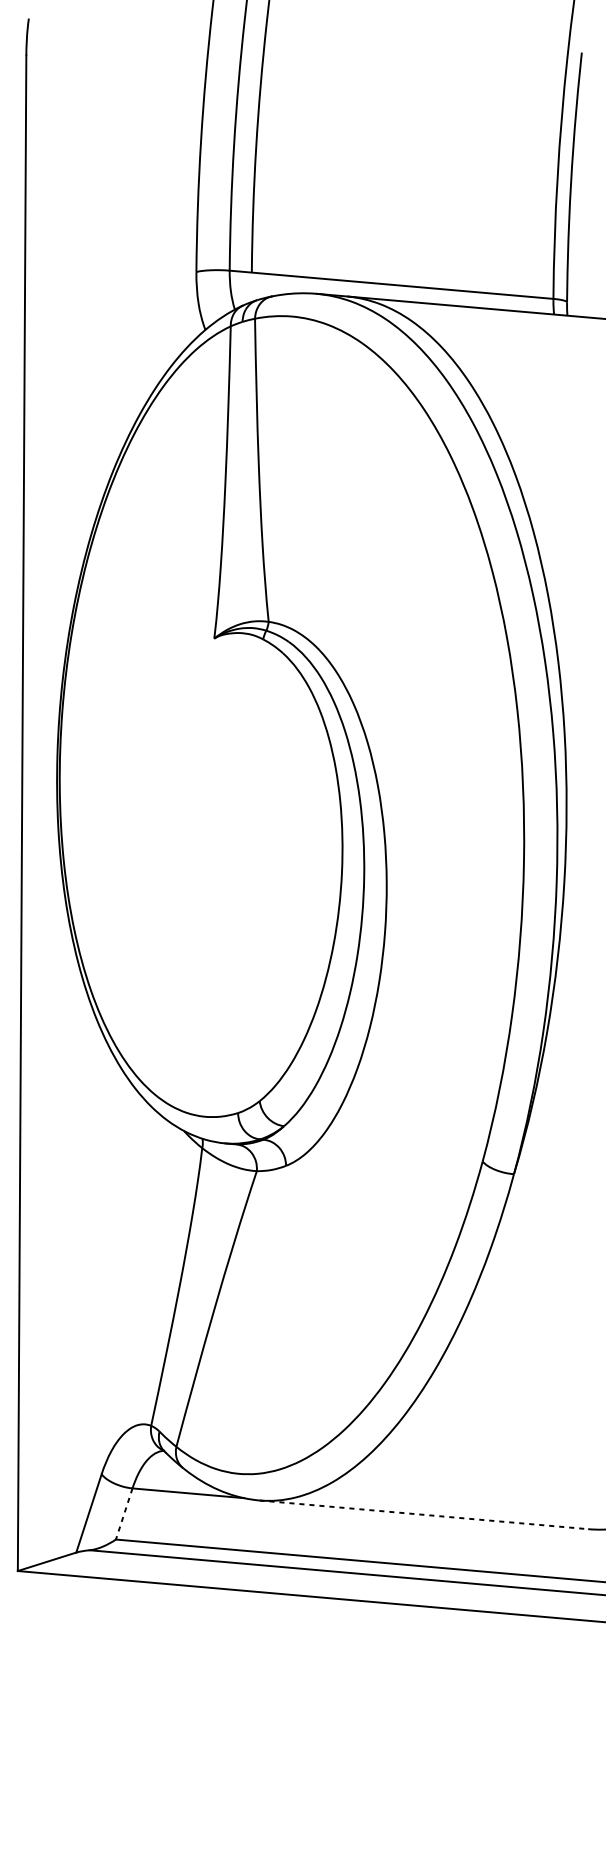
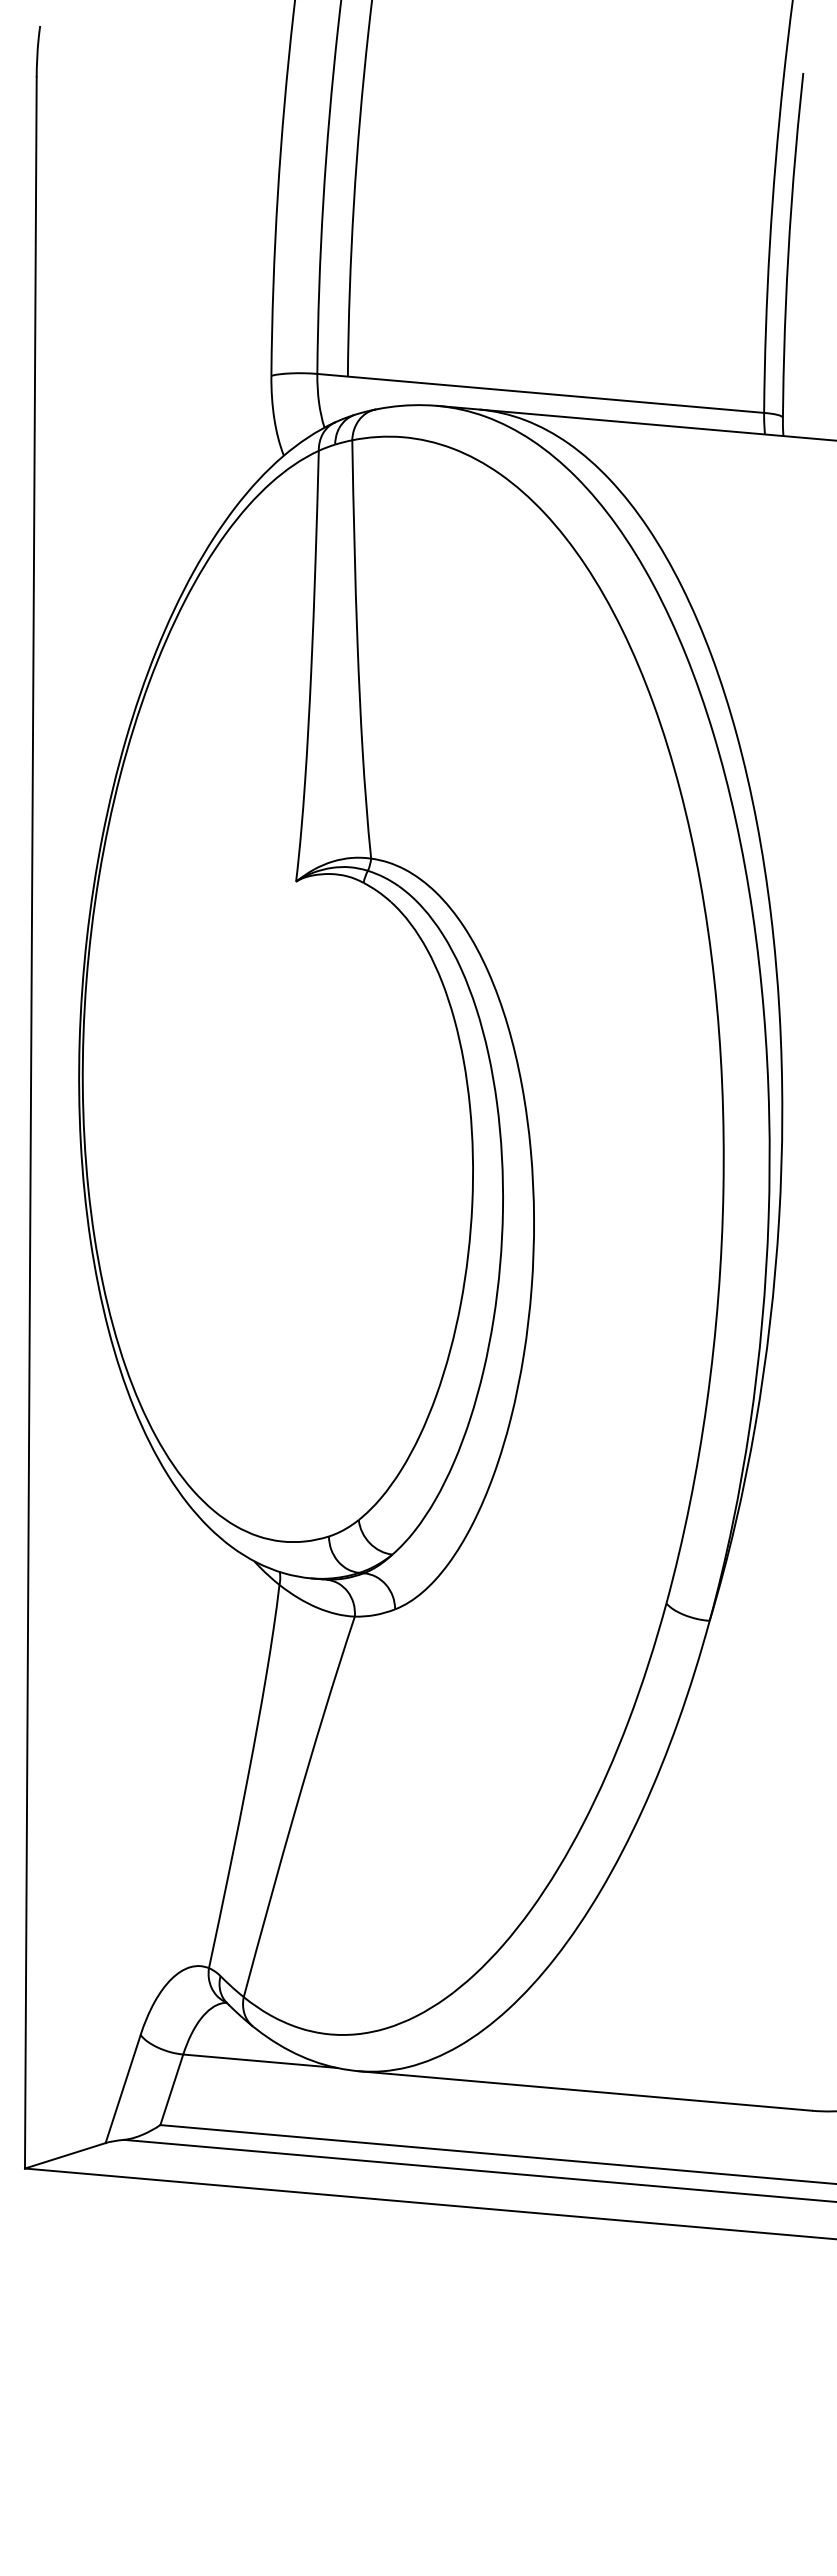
line: (124, 1514) -> (171, 2090), dashed -> solid
line: (424, 1514) -> (585, 2090), dashed -> solid

